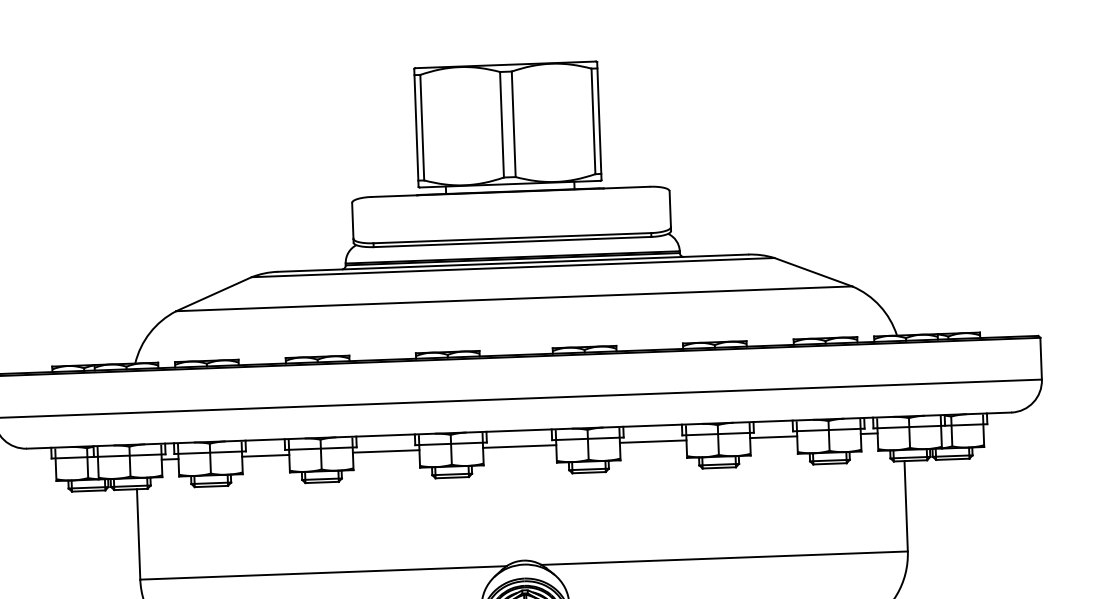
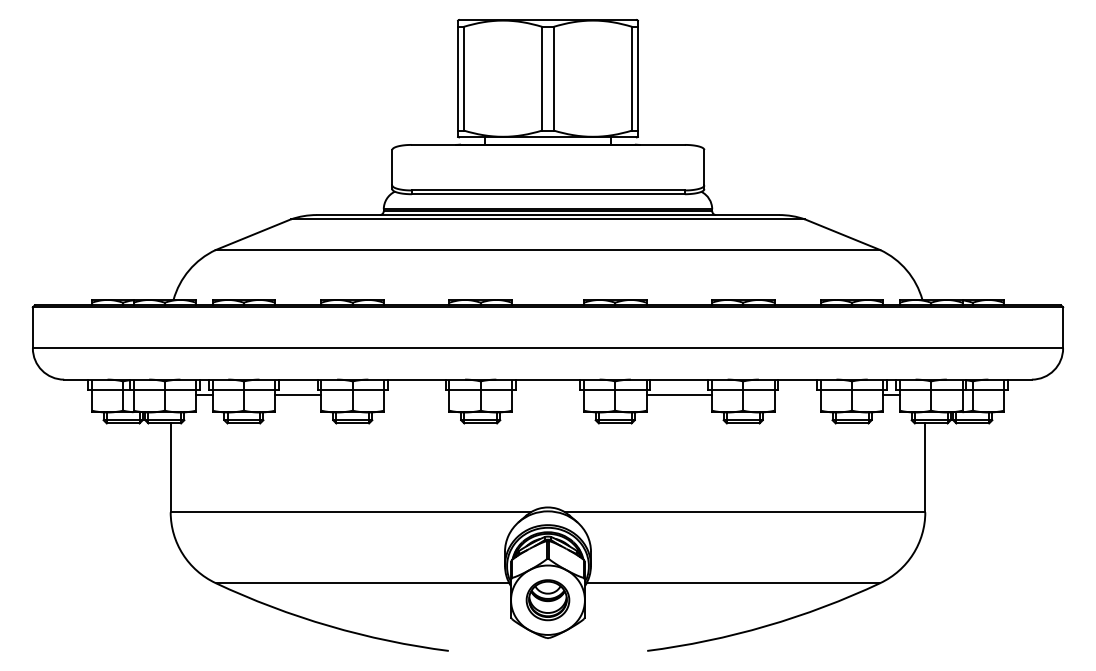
line: (773, 437) -> (797, 395), removed
line: (519, 446) -> (547, 395), removed
line: (385, 451) -> (416, 395), removed

